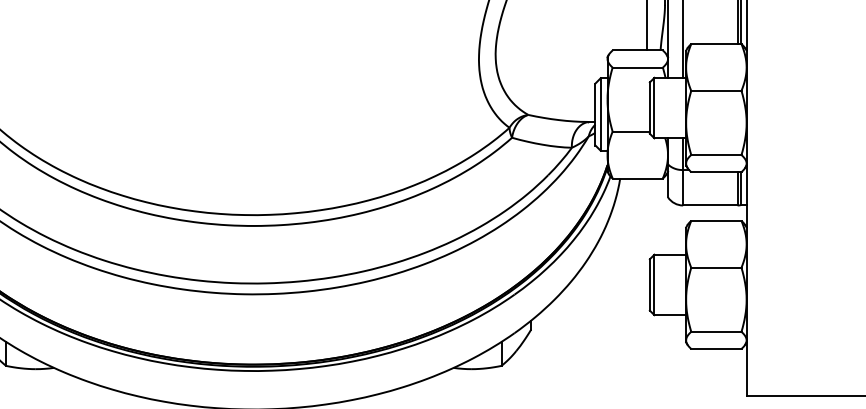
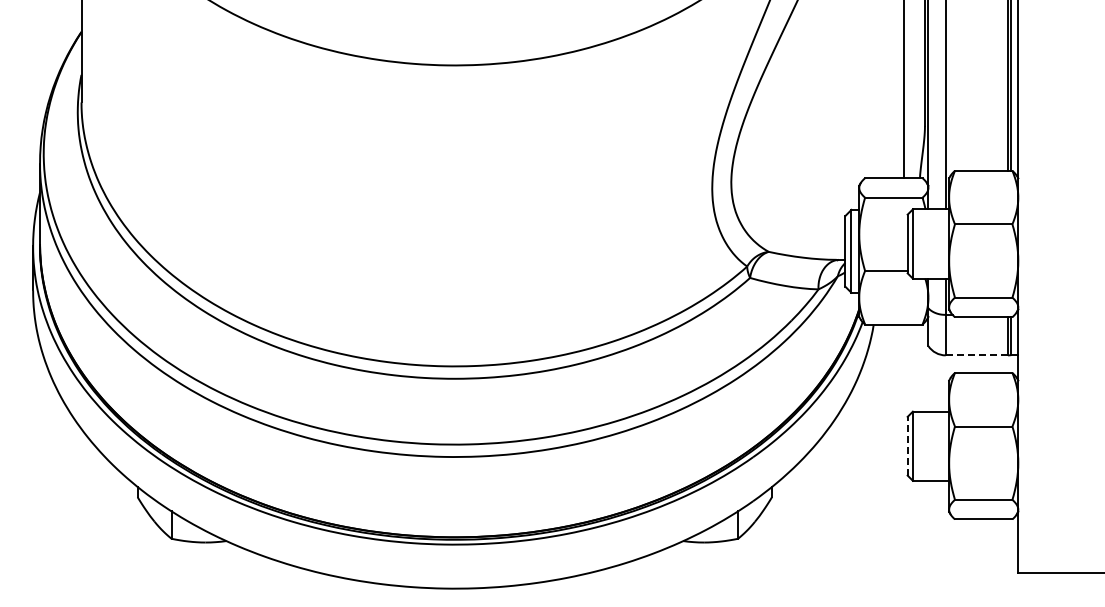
line: (710, 205) -> (976, 355), solid -> dashed
line: (649, 284) -> (907, 445), solid -> dashed

